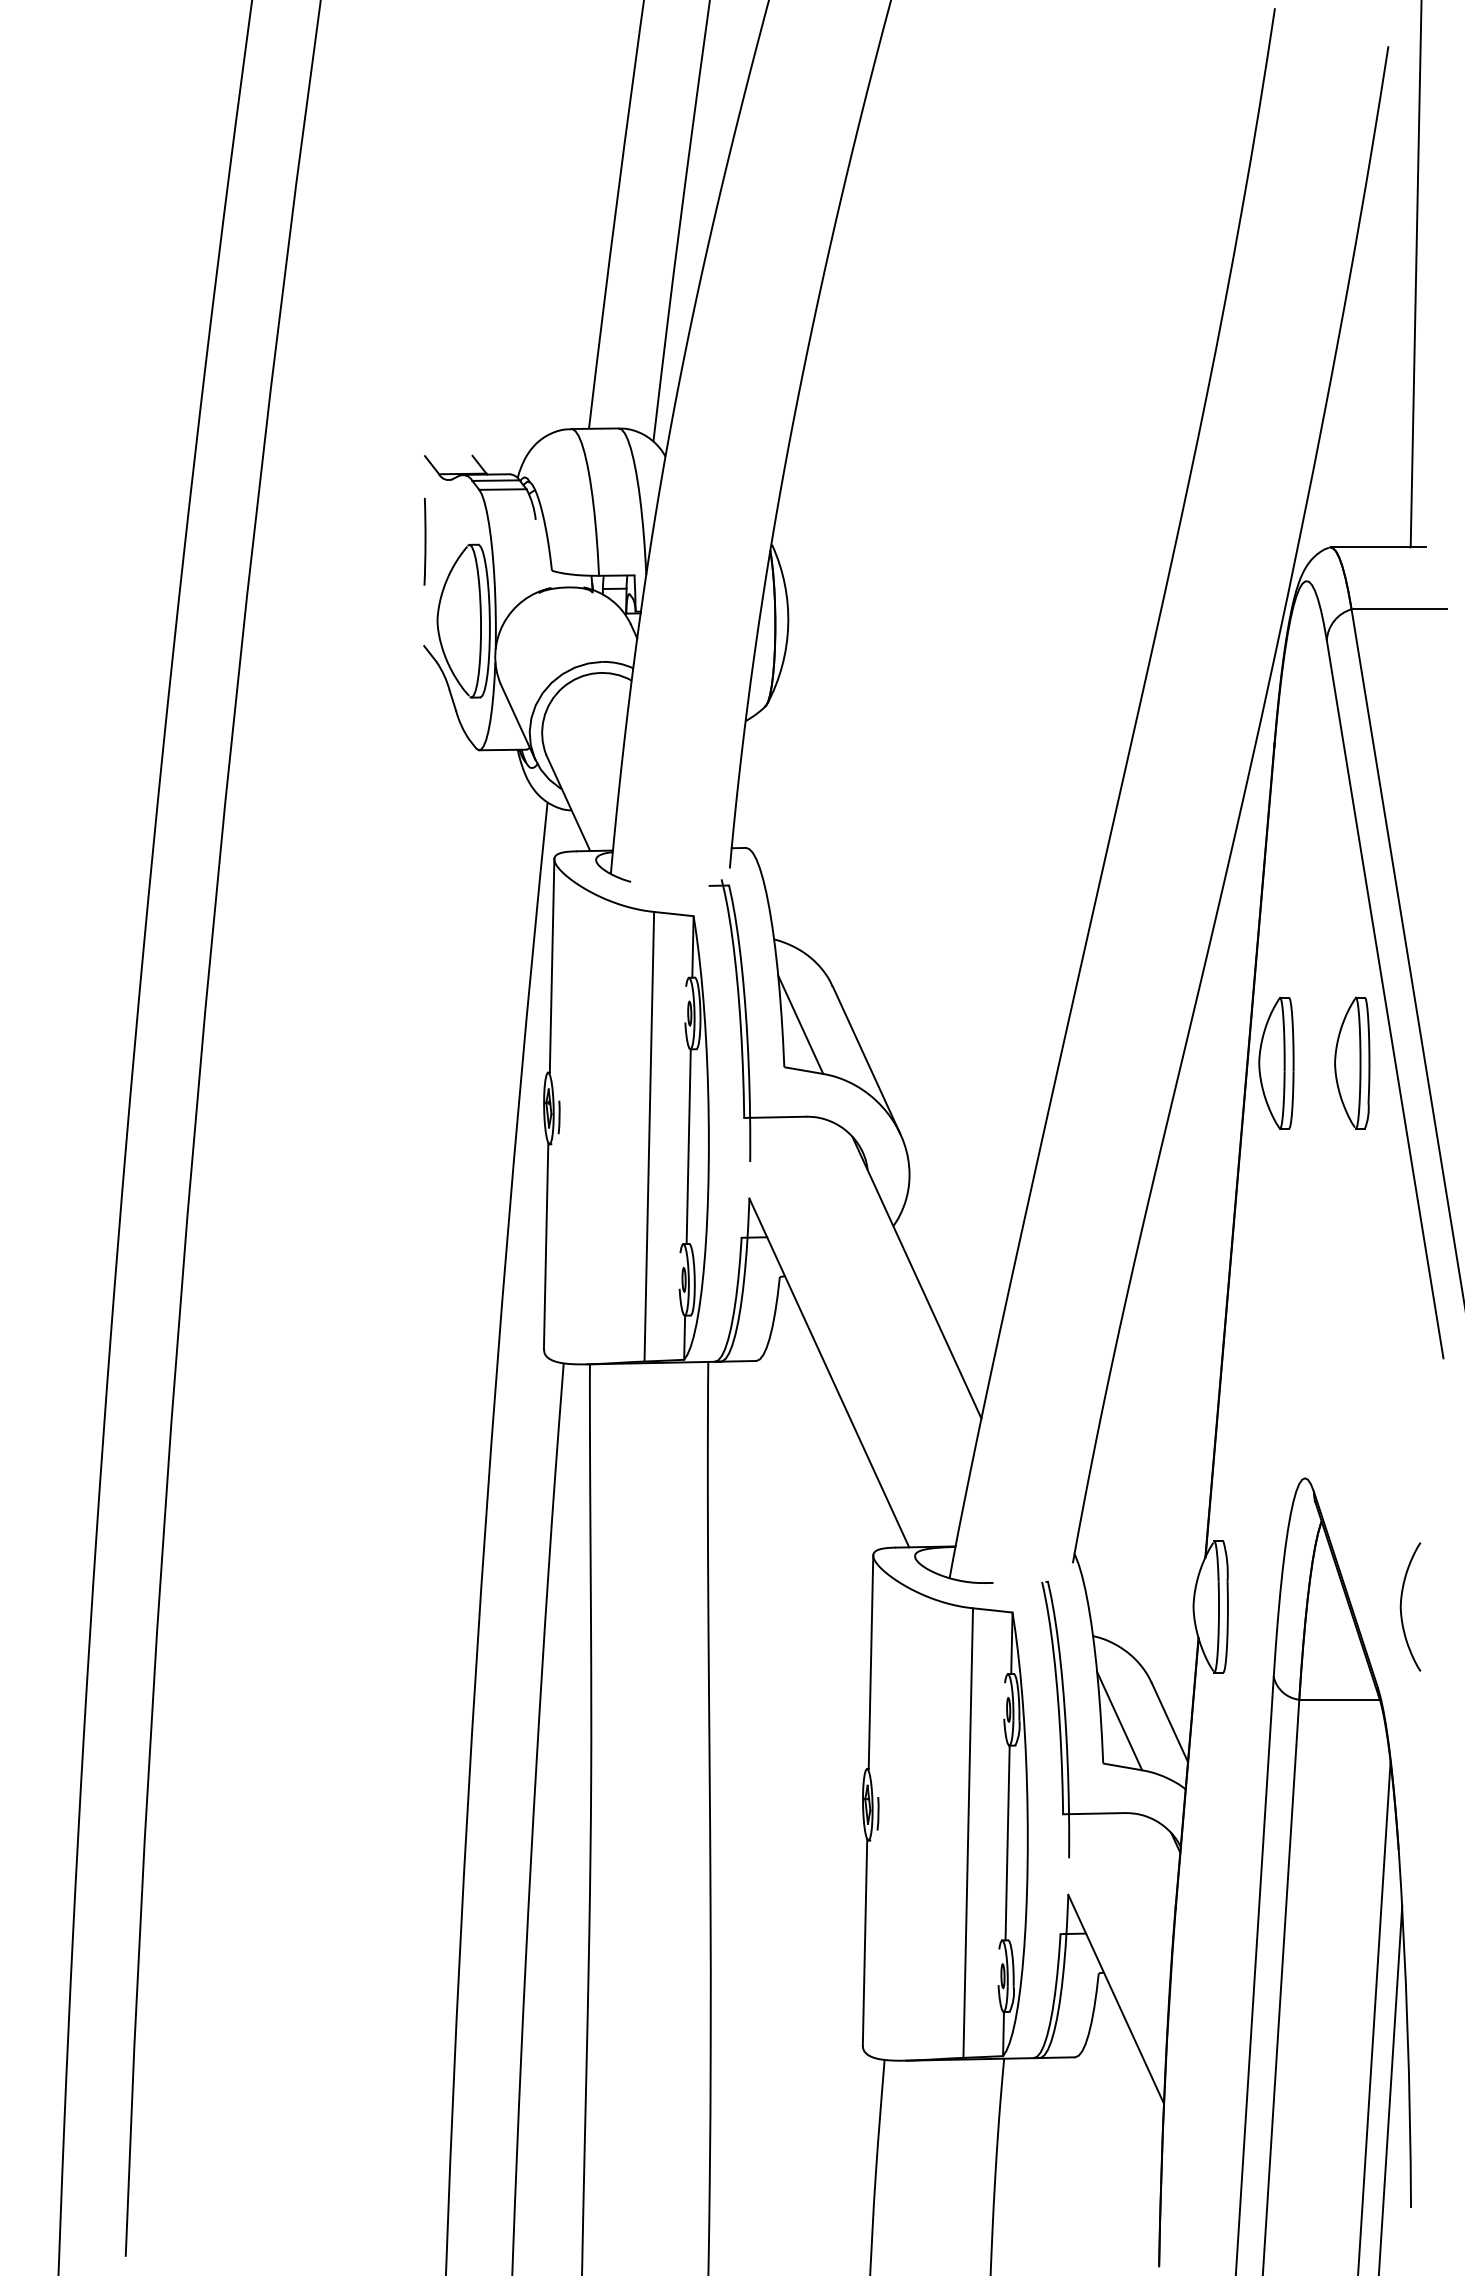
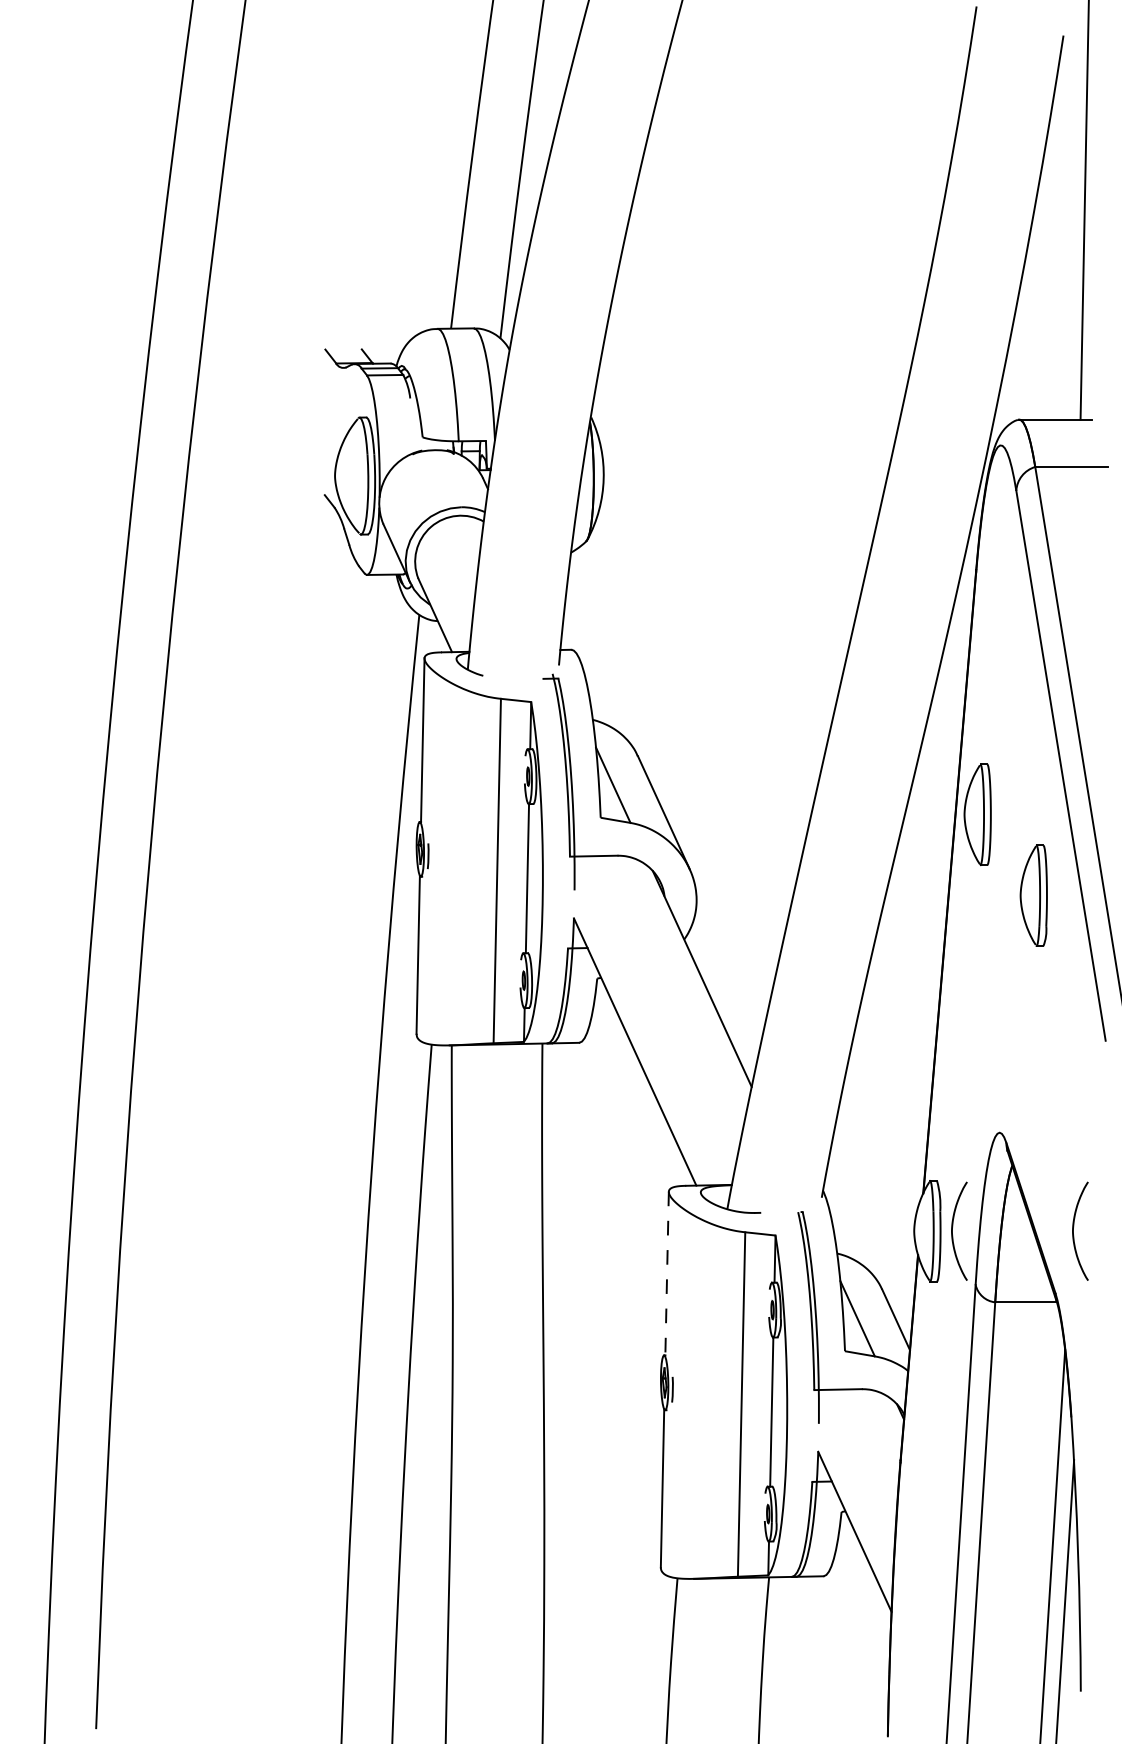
line: (425, 540) -> (325, 414), removed
part: (1351, 1062) -> (1033, 895), moved
curve: (1243, 1605) -> (952, 1230), added
line: (871, 1662) -> (667, 1273), solid -> dashed

